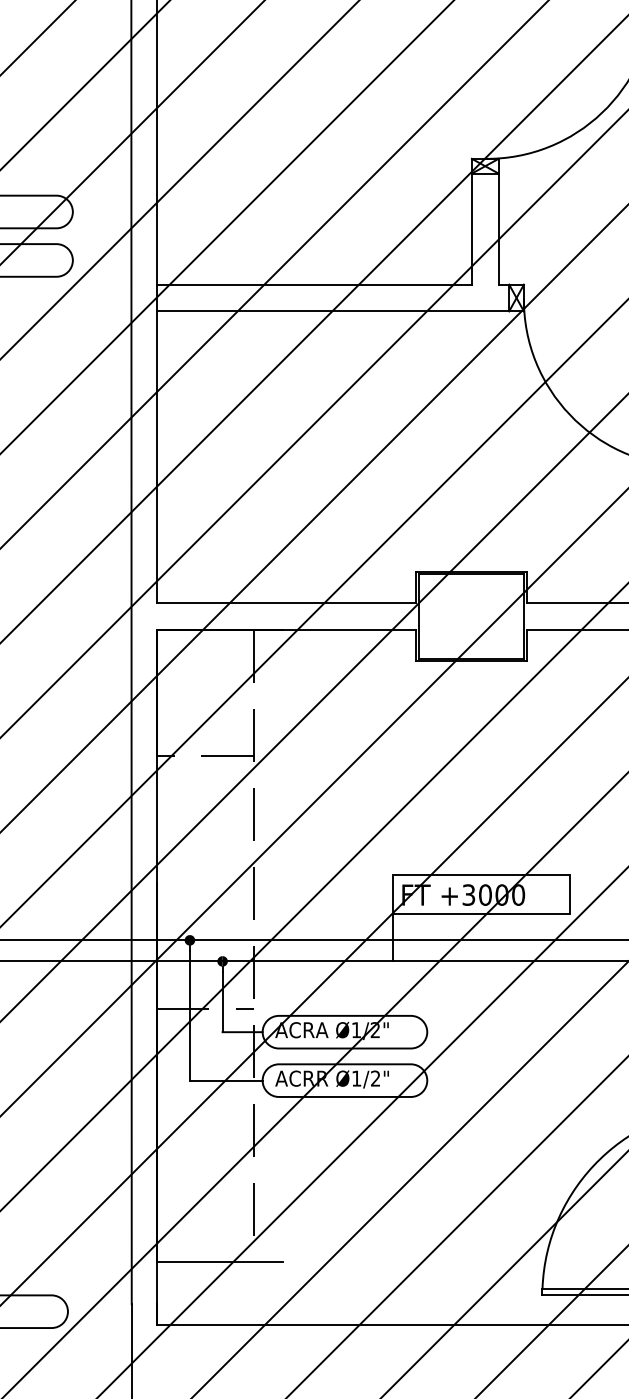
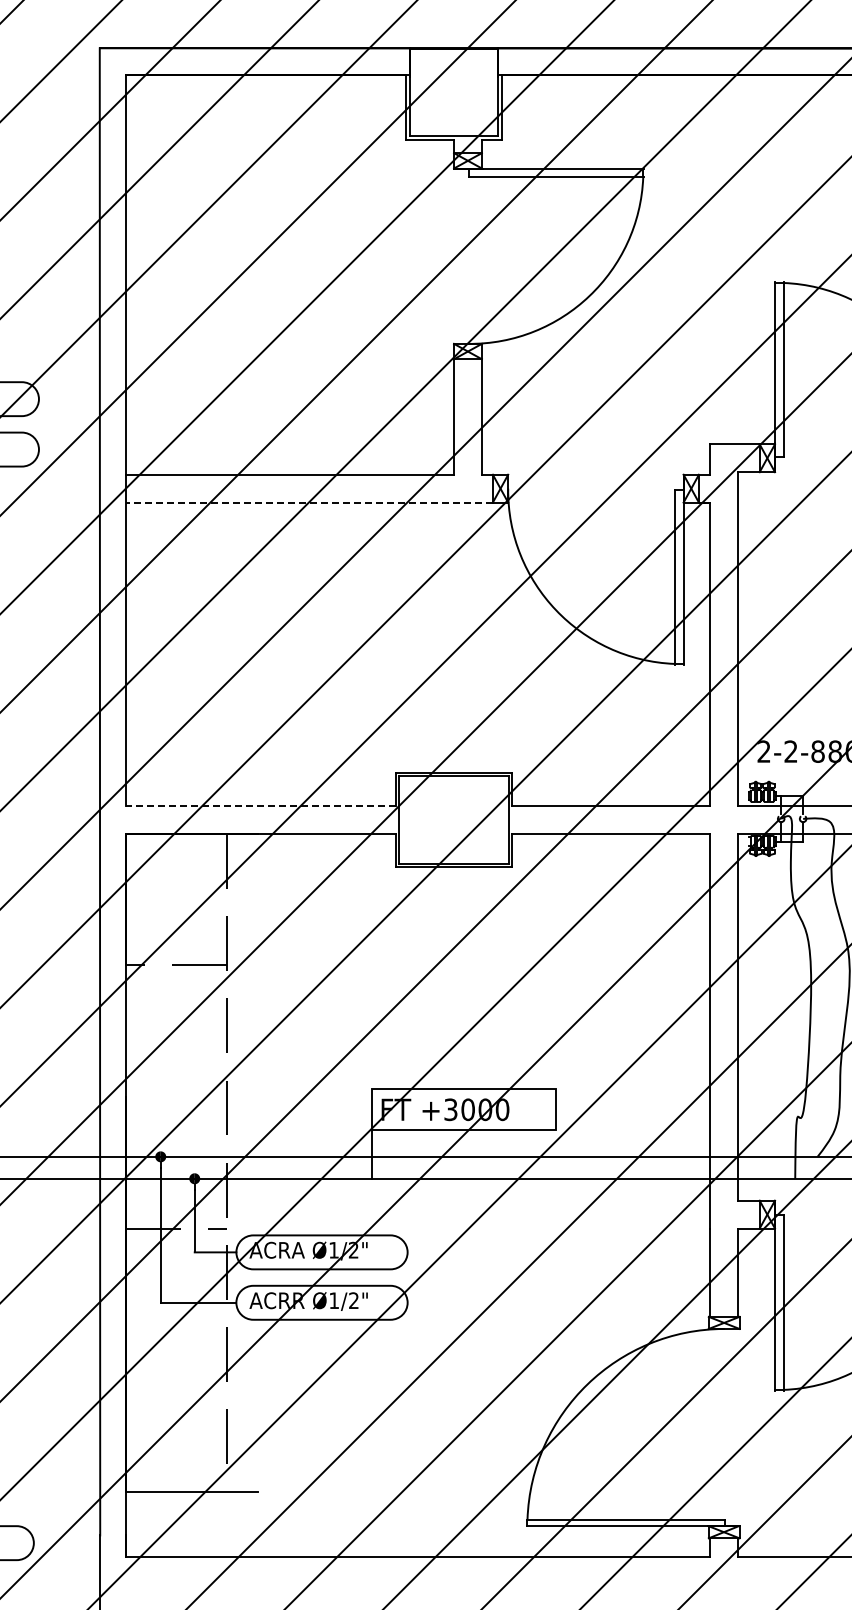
line: (331, 311) -> (308, 502), solid -> dashed
line: (285, 603) -> (260, 806), solid -> dashed

